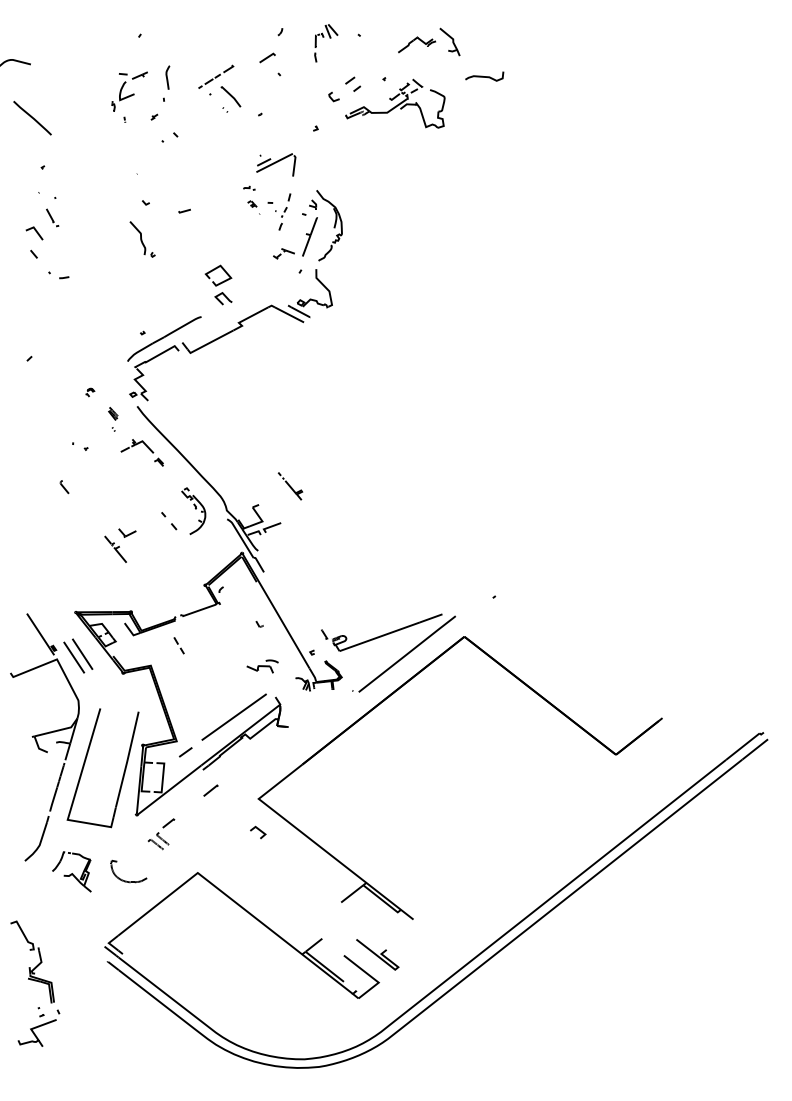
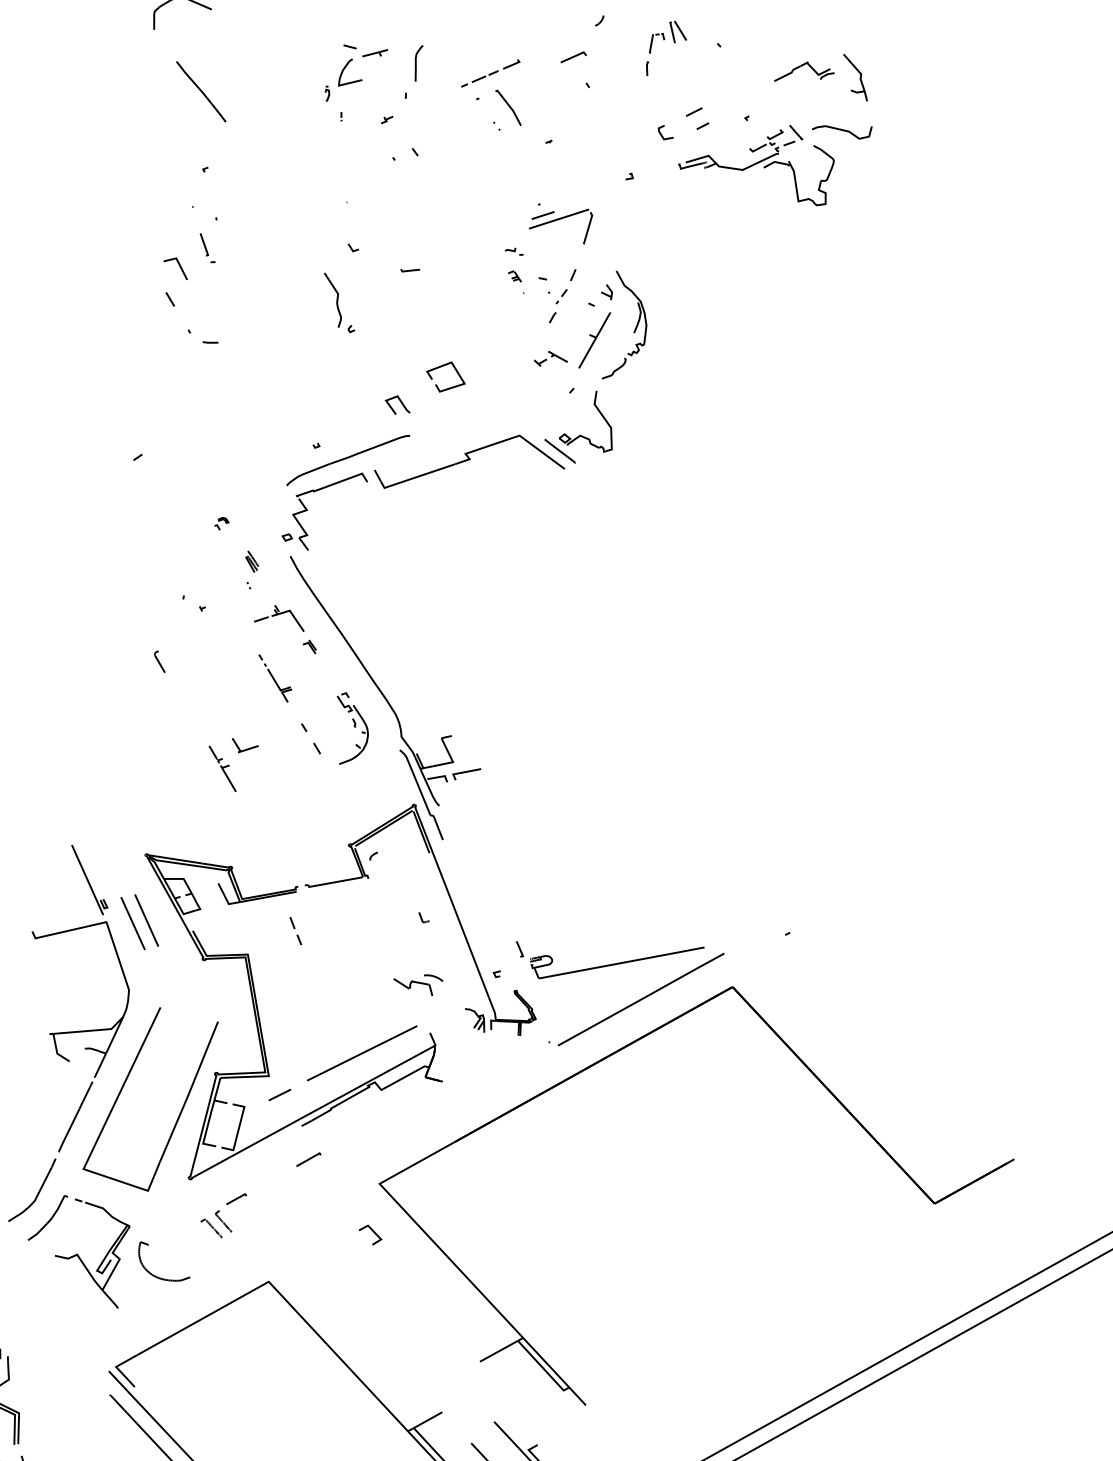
curve: (484, 76) -> (841, 129), moved
line: (224, 296) -> (399, 402), moved
part: (290, 486) -> (274, 678), moved
part: (71, 871) -> (76, 1248), size x1.67

